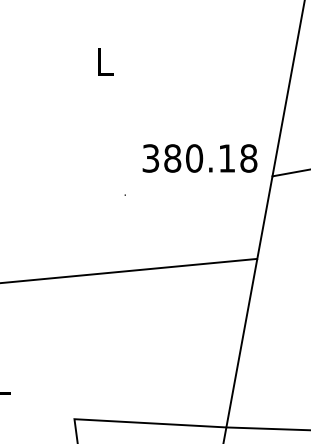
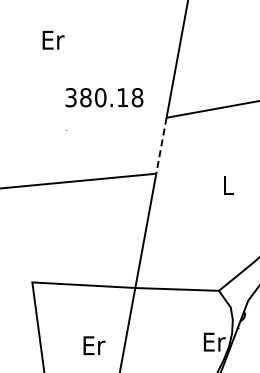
text: (105, 60) -> (53, 39), L -> Er
text: (200, 158) -> (104, 97), moved
line: (264, 218) -> (161, 146), solid -> dashed

